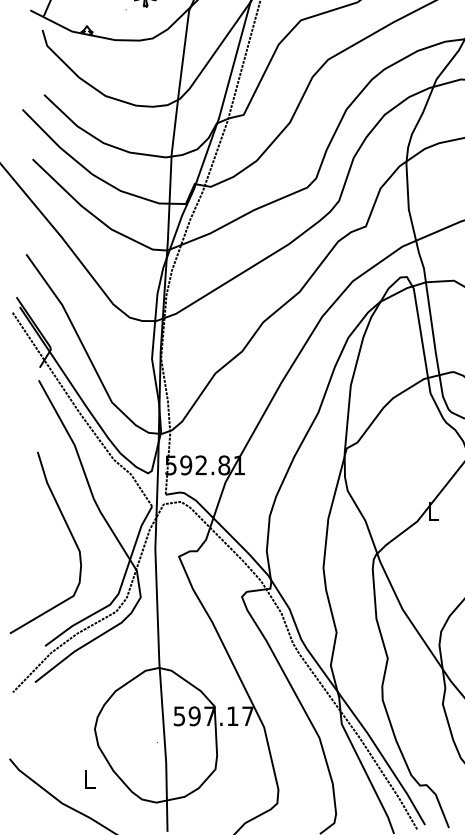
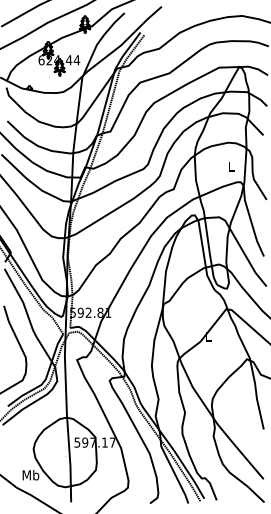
text: (88, 779) -> (30, 475), L -> Mb

